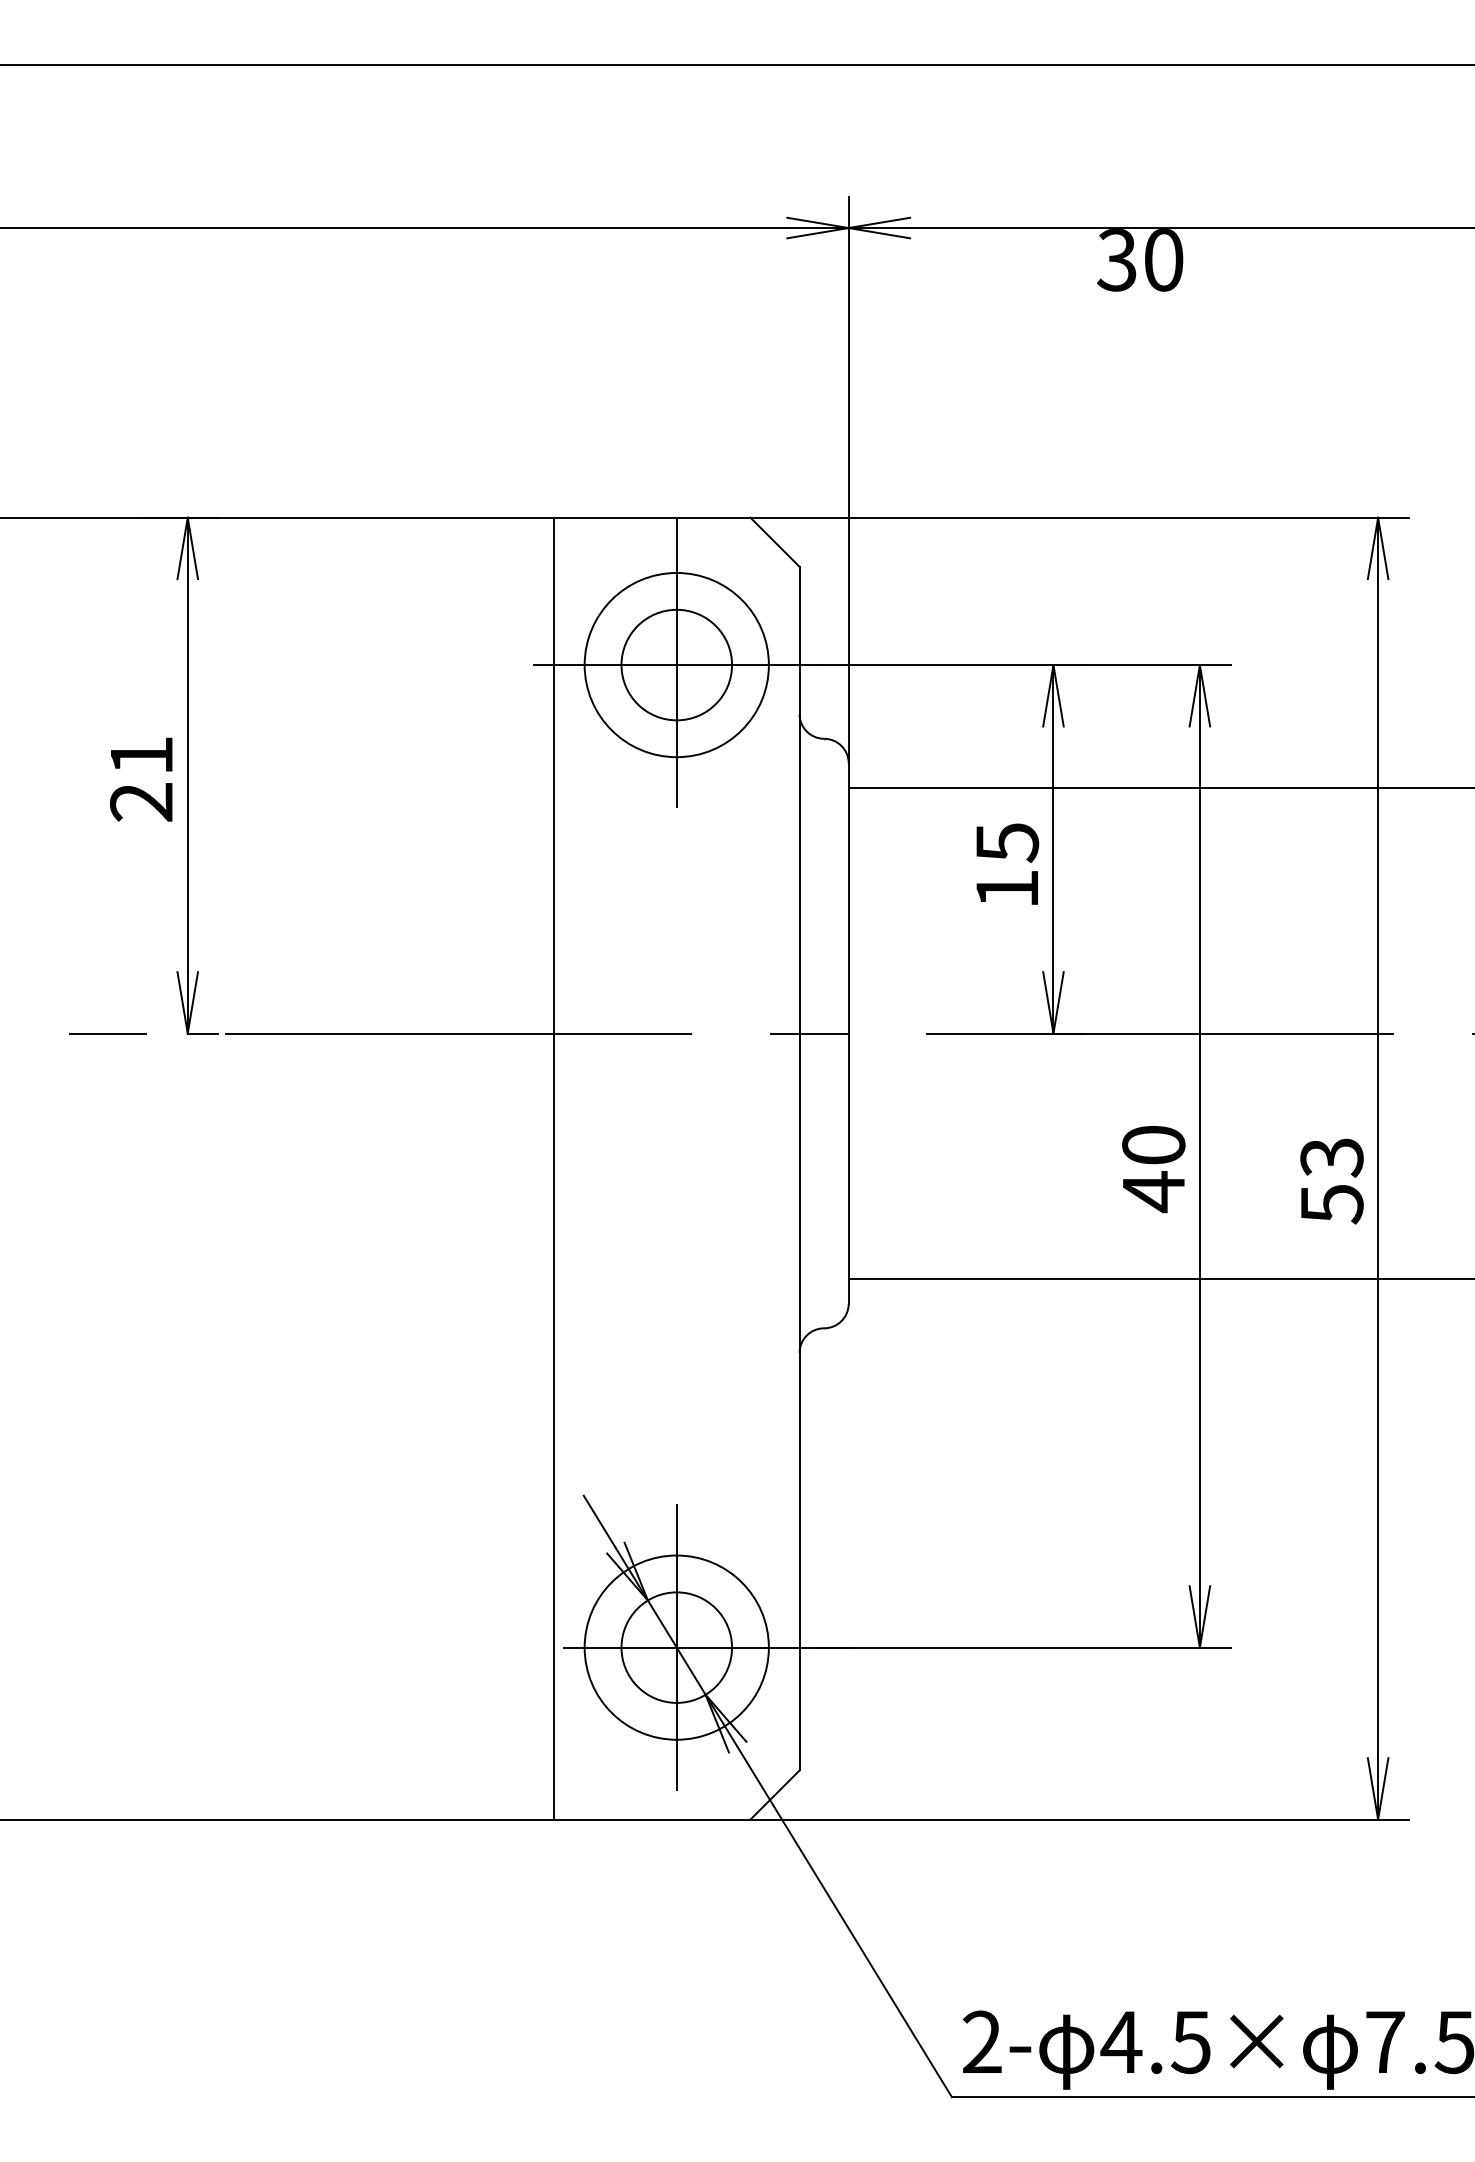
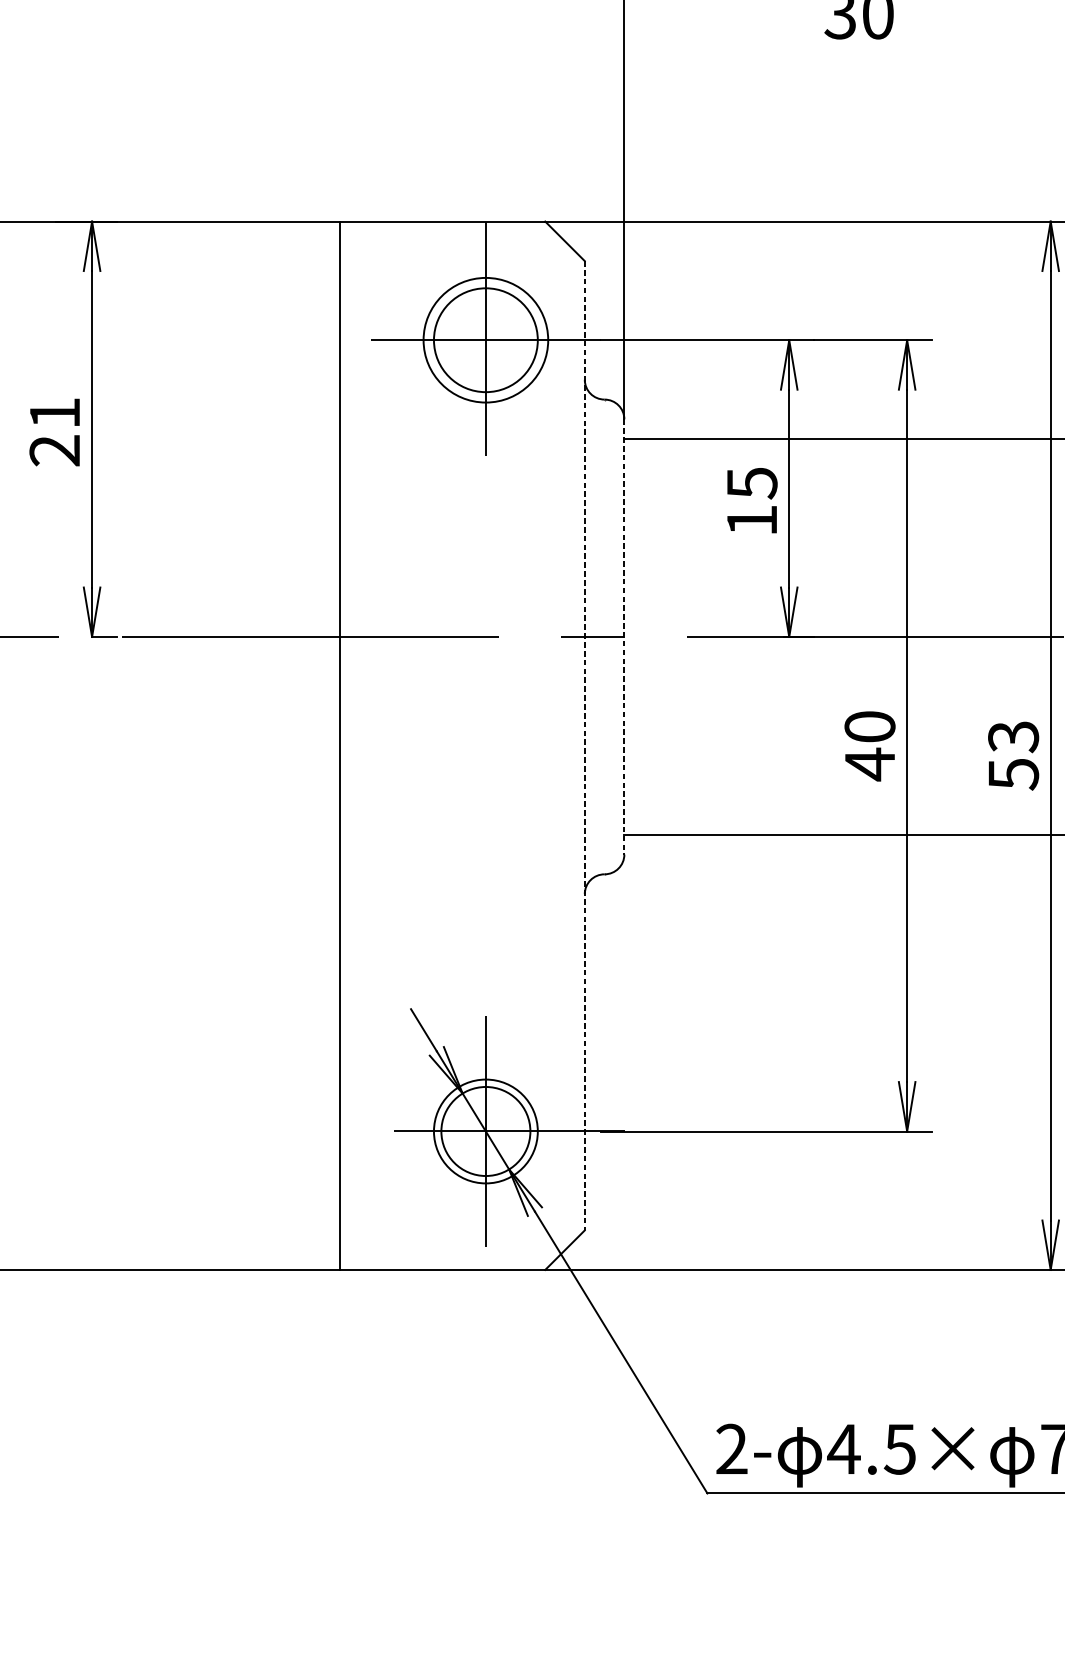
circle: (676, 664) -> (485, 339), size x0.7
circle: (676, 664) -> (485, 339), size x1.4
line: (848, 1034) -> (624, 637), solid -> dashed
line: (553, 1168) -> (339, 745), moved
line: (799, 1168) -> (584, 745), solid -> dashed
circle: (676, 1647) -> (485, 1131), size x0.7

